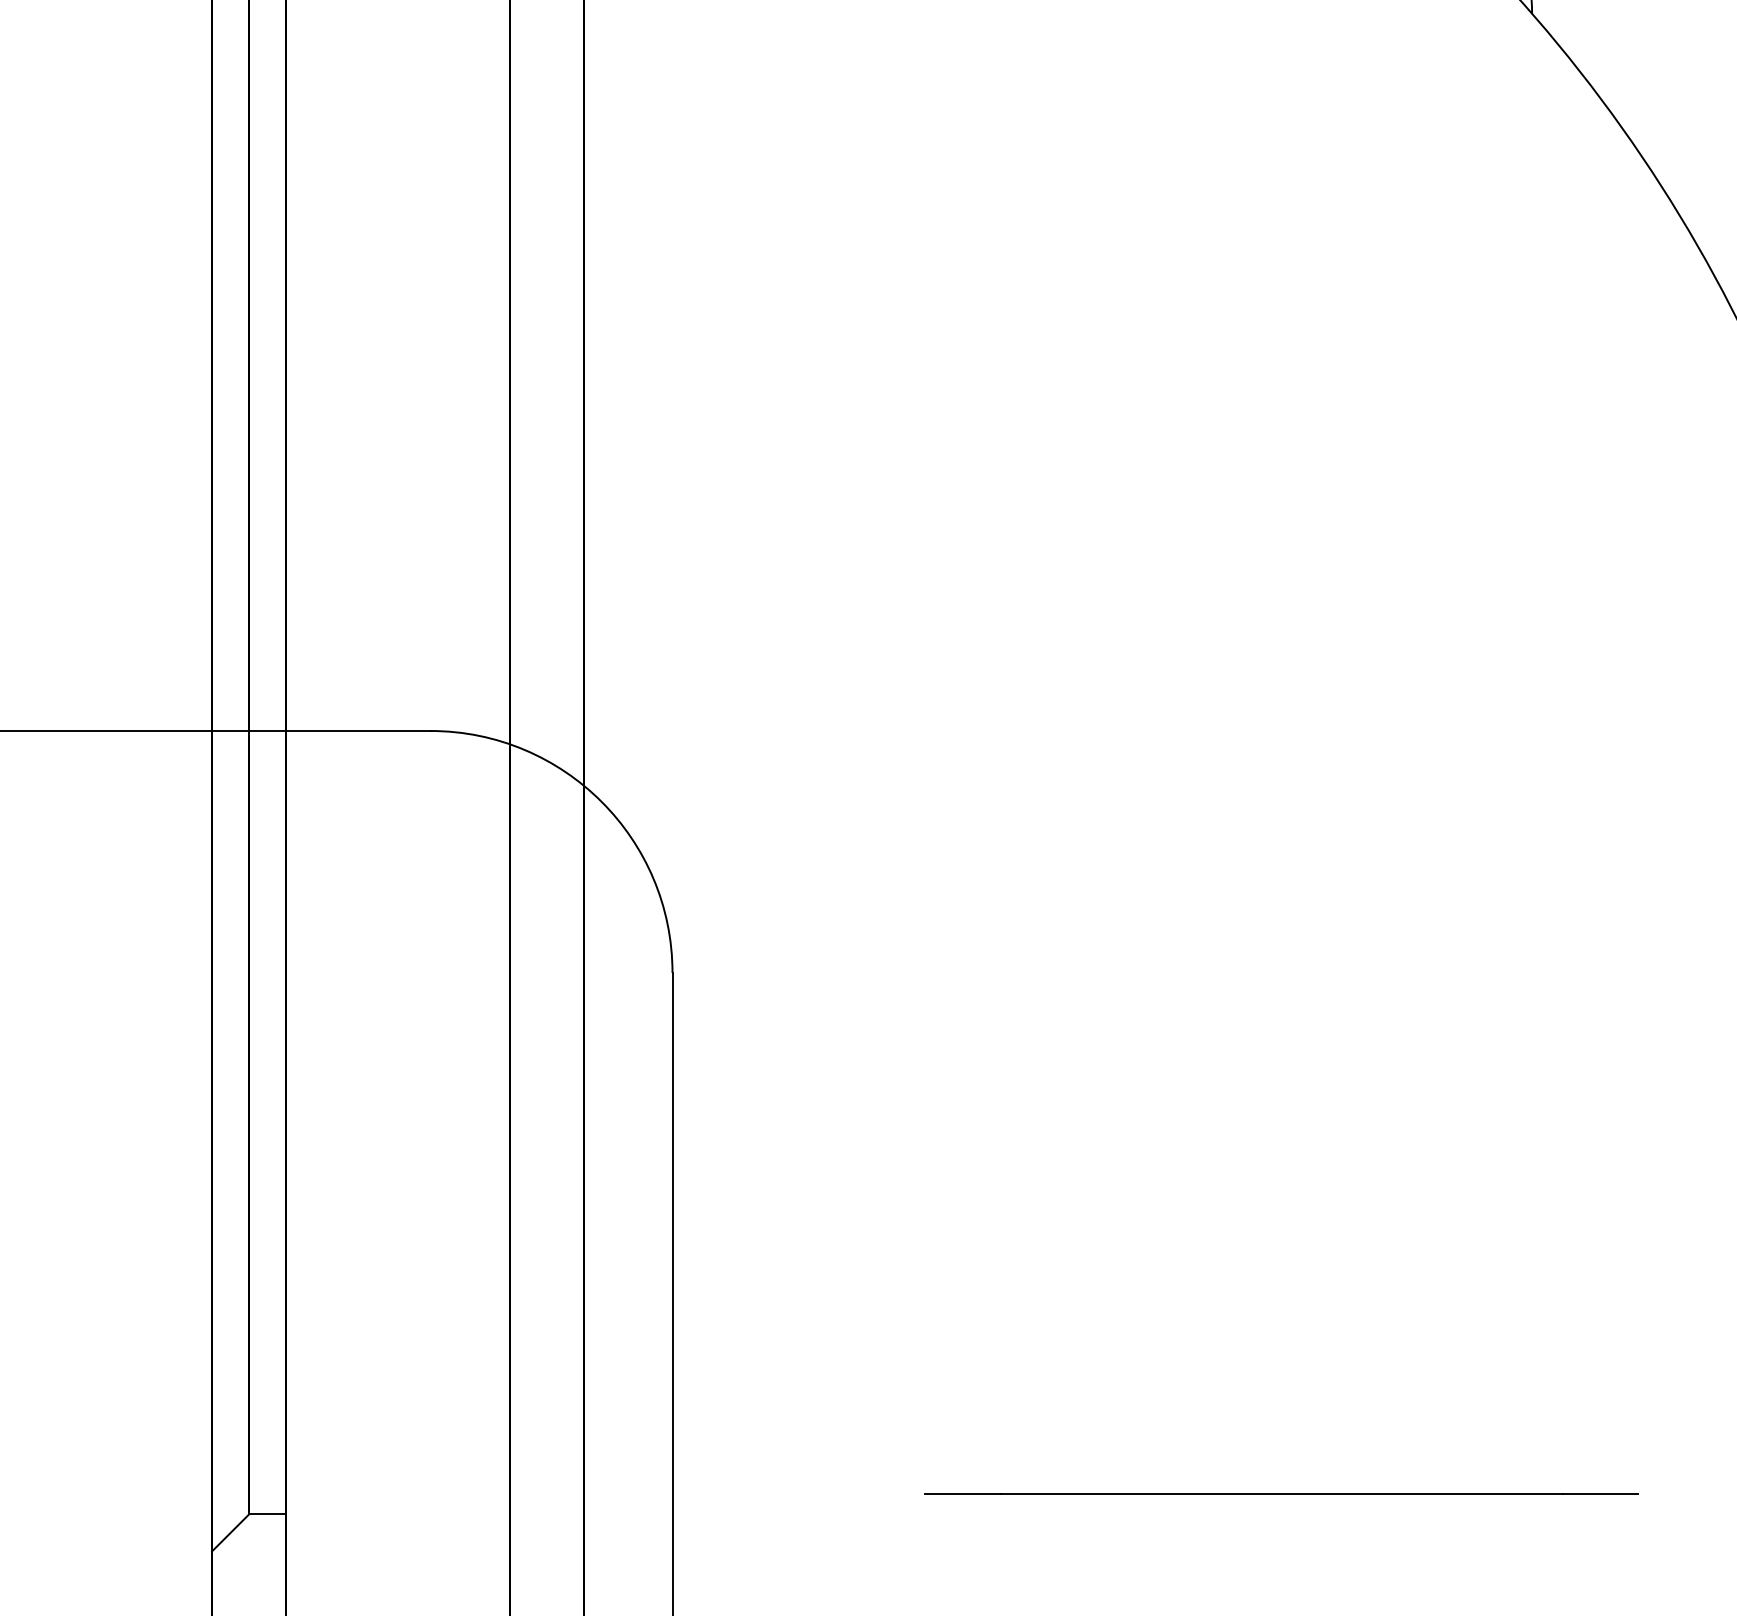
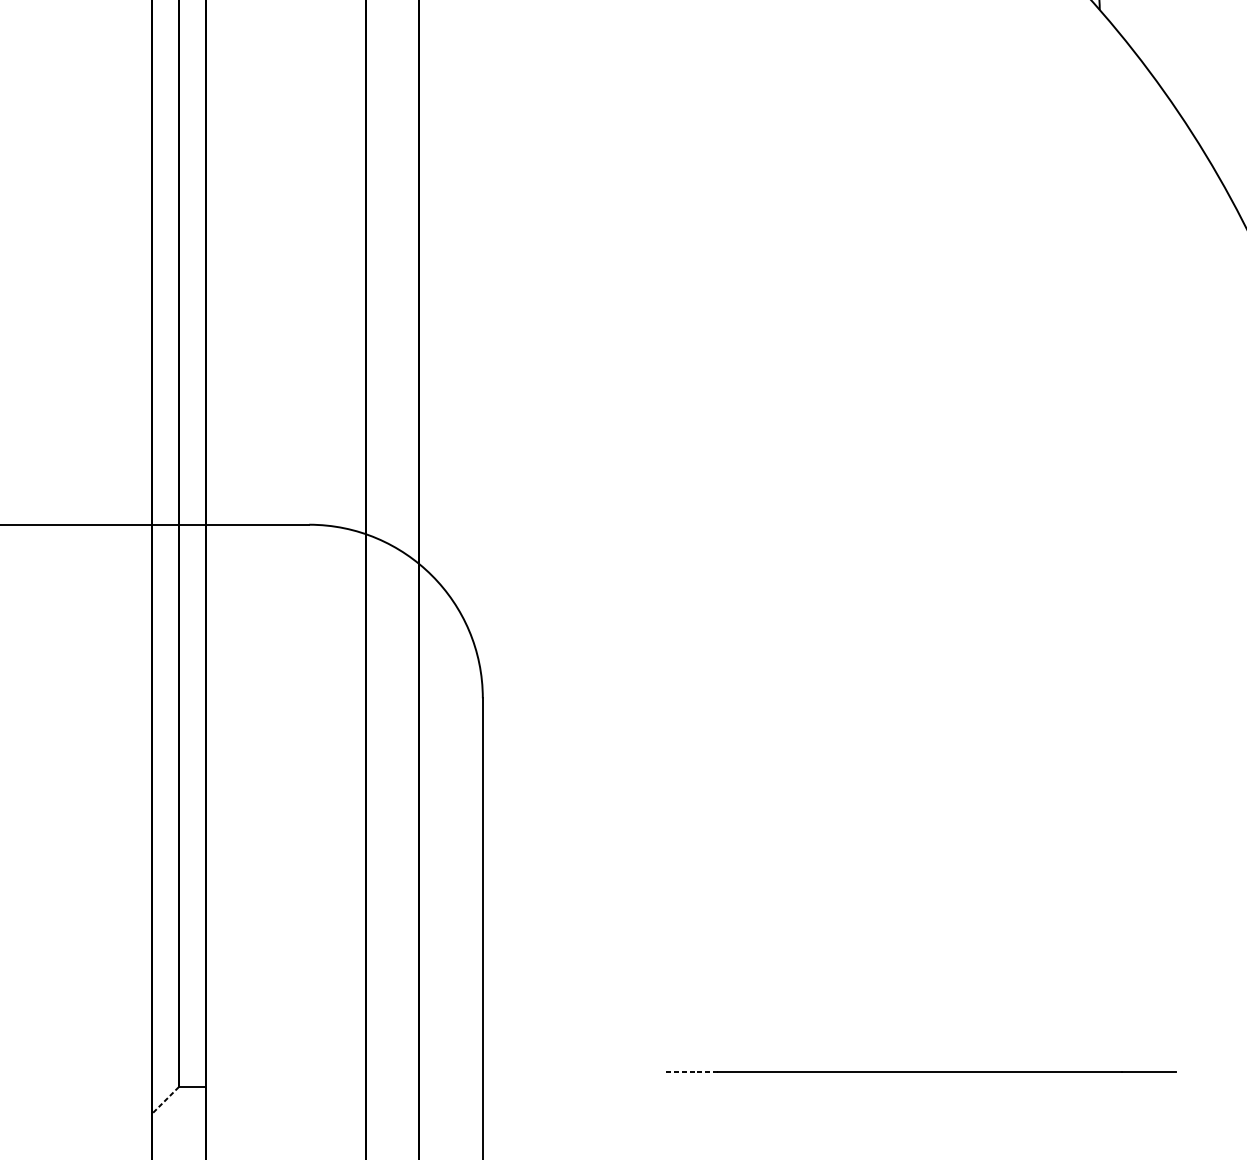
line: (962, 1493) -> (690, 1071), solid -> dashed
line: (230, 1533) -> (165, 1100), solid -> dashed

